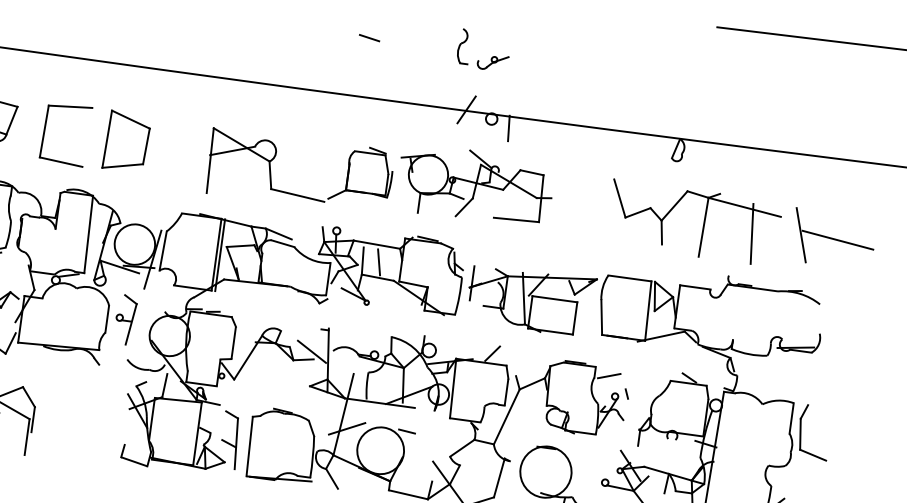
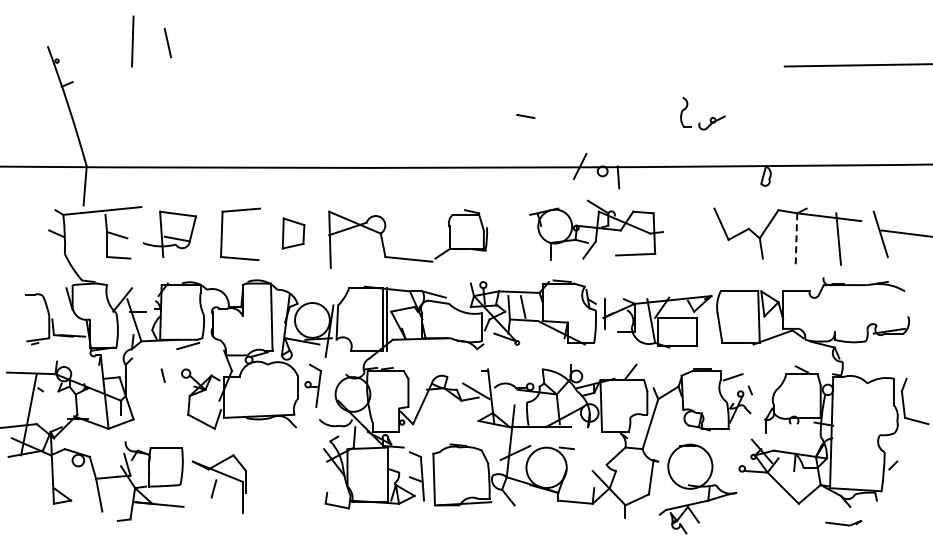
line: (369, 38) -> (525, 116), moved
part: (490, 58) -> (709, 119), moved
part: (126, 141) -> (293, 233), size x0.6
part: (291, 192) -> (403, 257), moved
line: (703, 227) -> (796, 239), solid -> dashed

